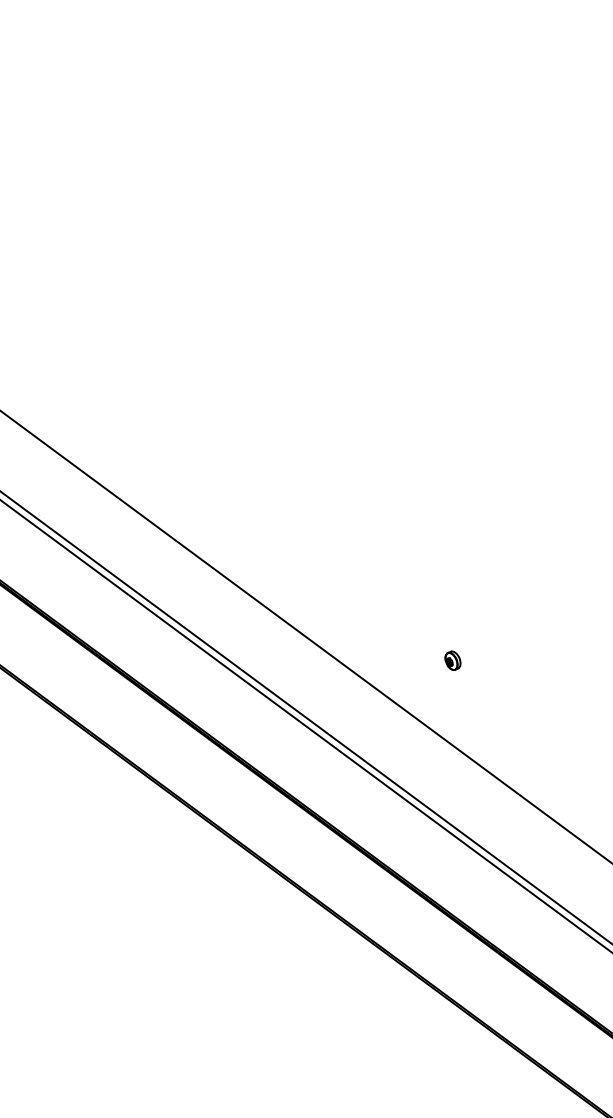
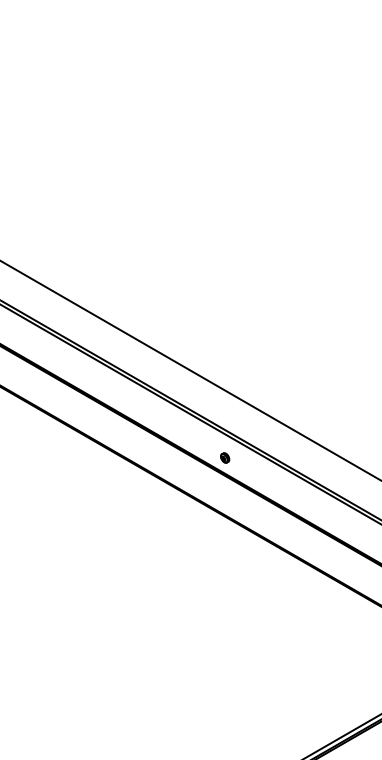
part: (453, 659) -> (225, 457), moved

